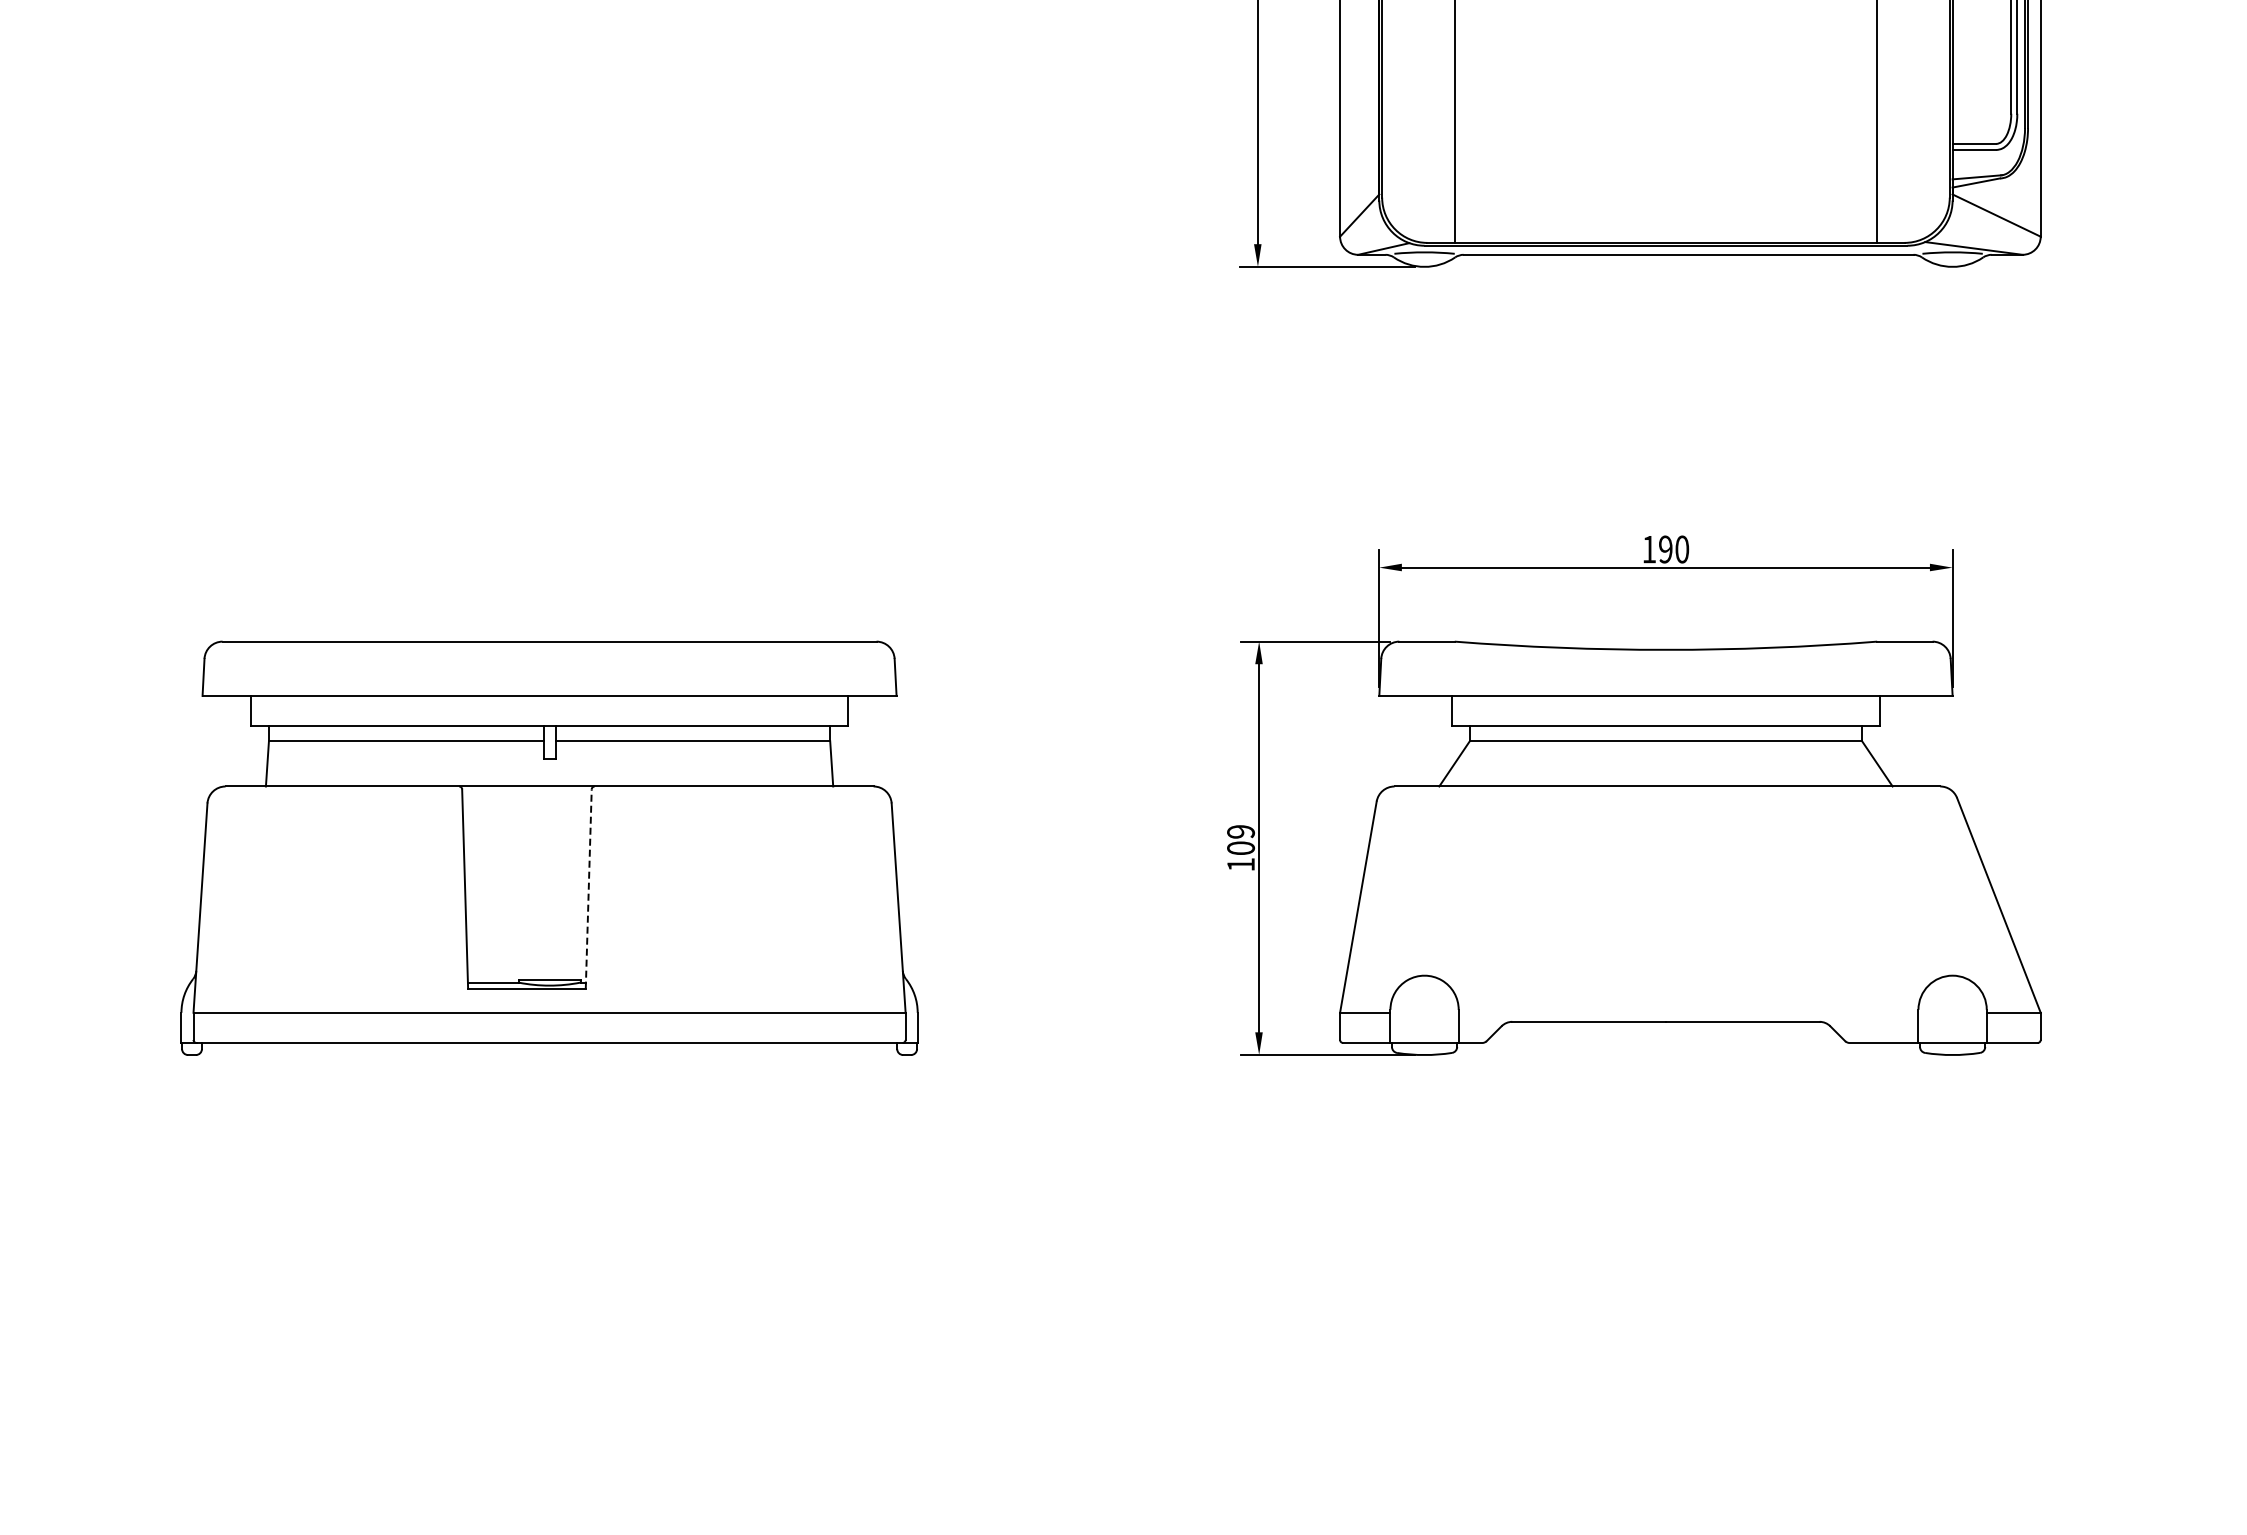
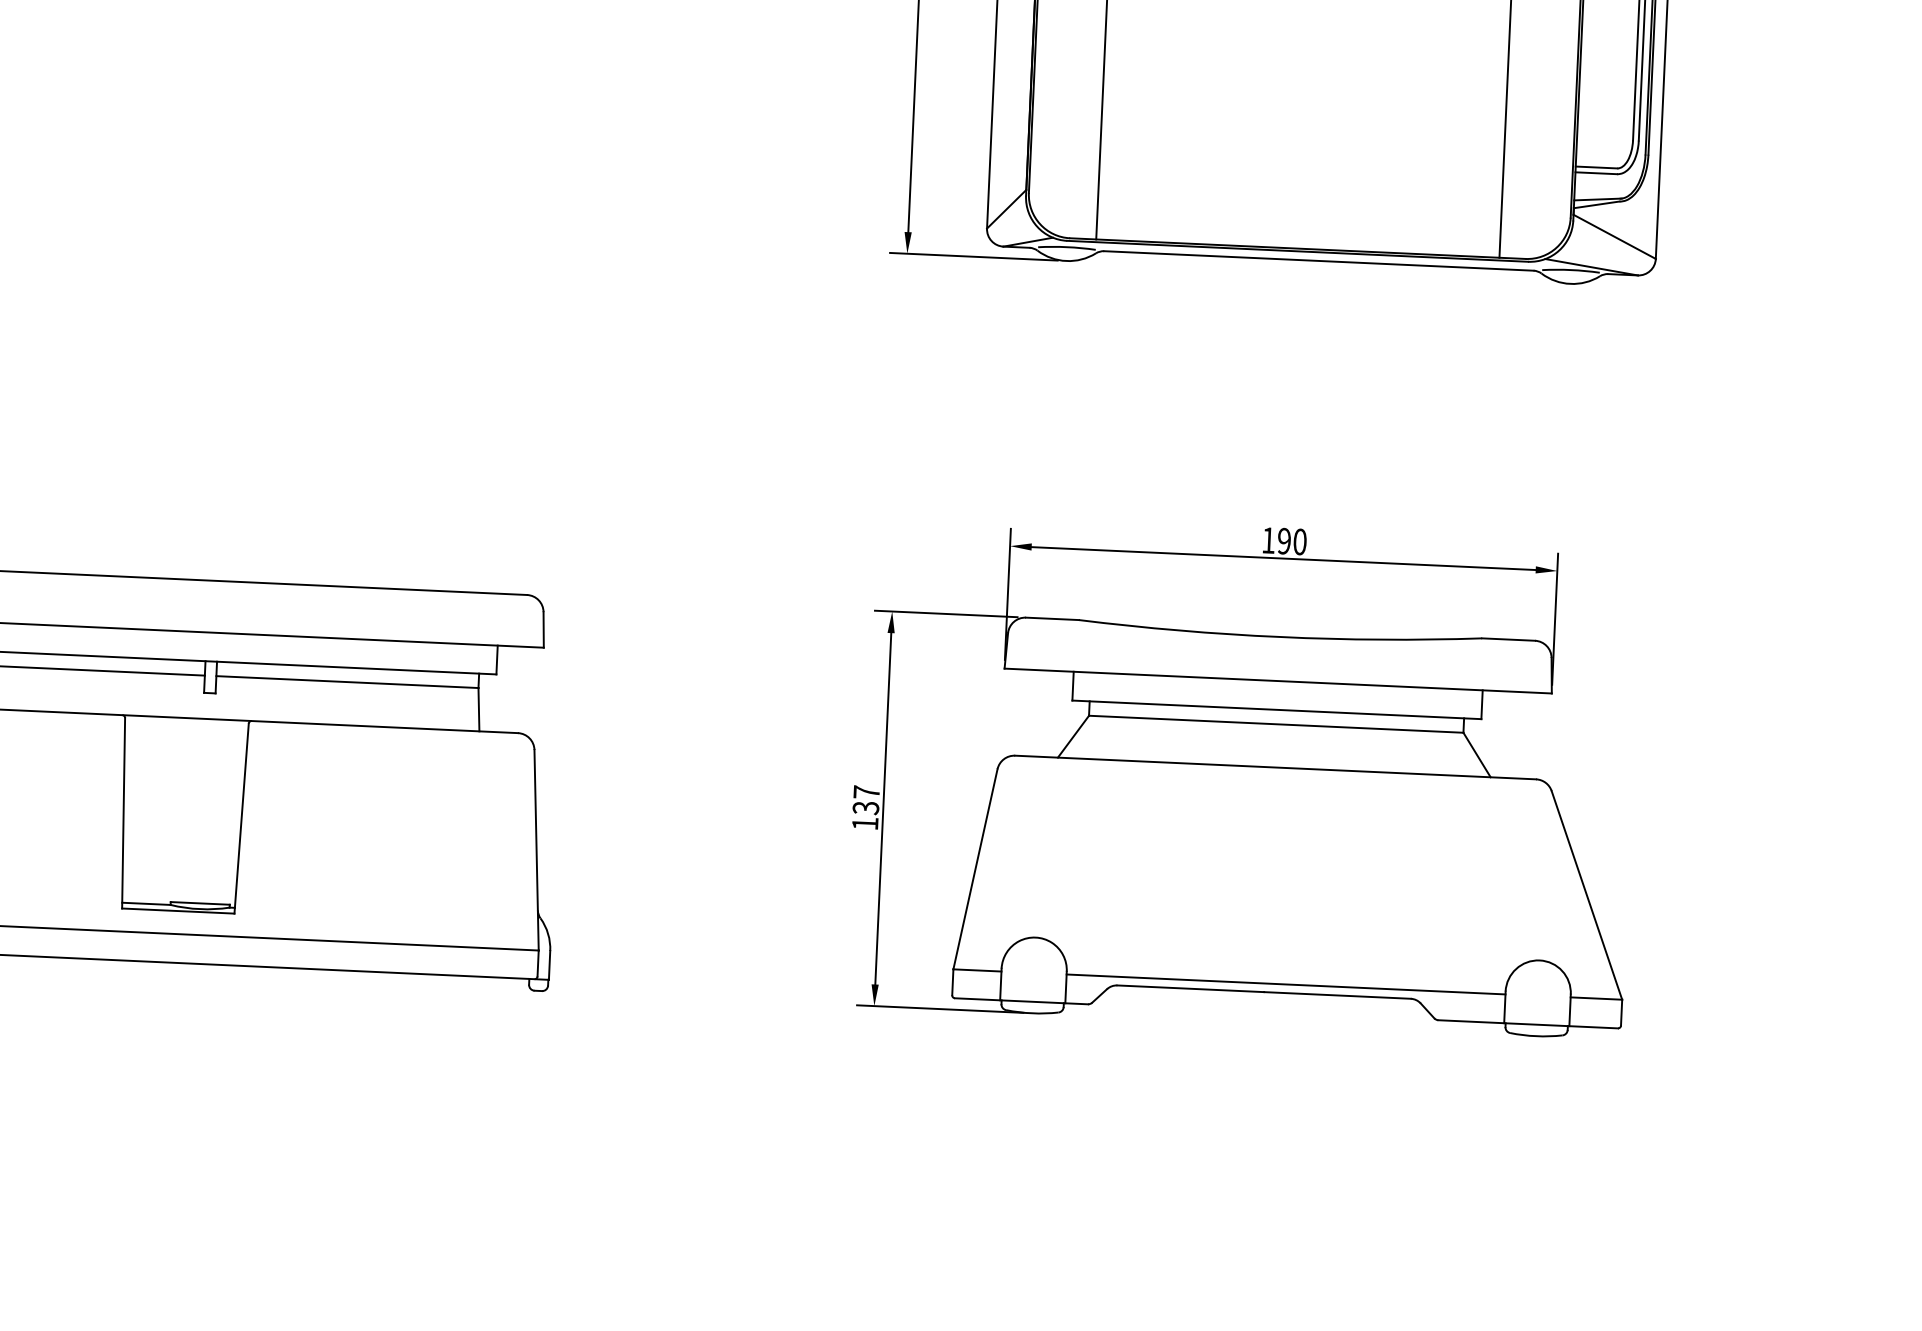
text: (1241, 840) -> (866, 800), 109 -> 137
line: (588, 889) -> (241, 819), dashed -> solid
line: (1688, 1012) -> (1285, 984), added

